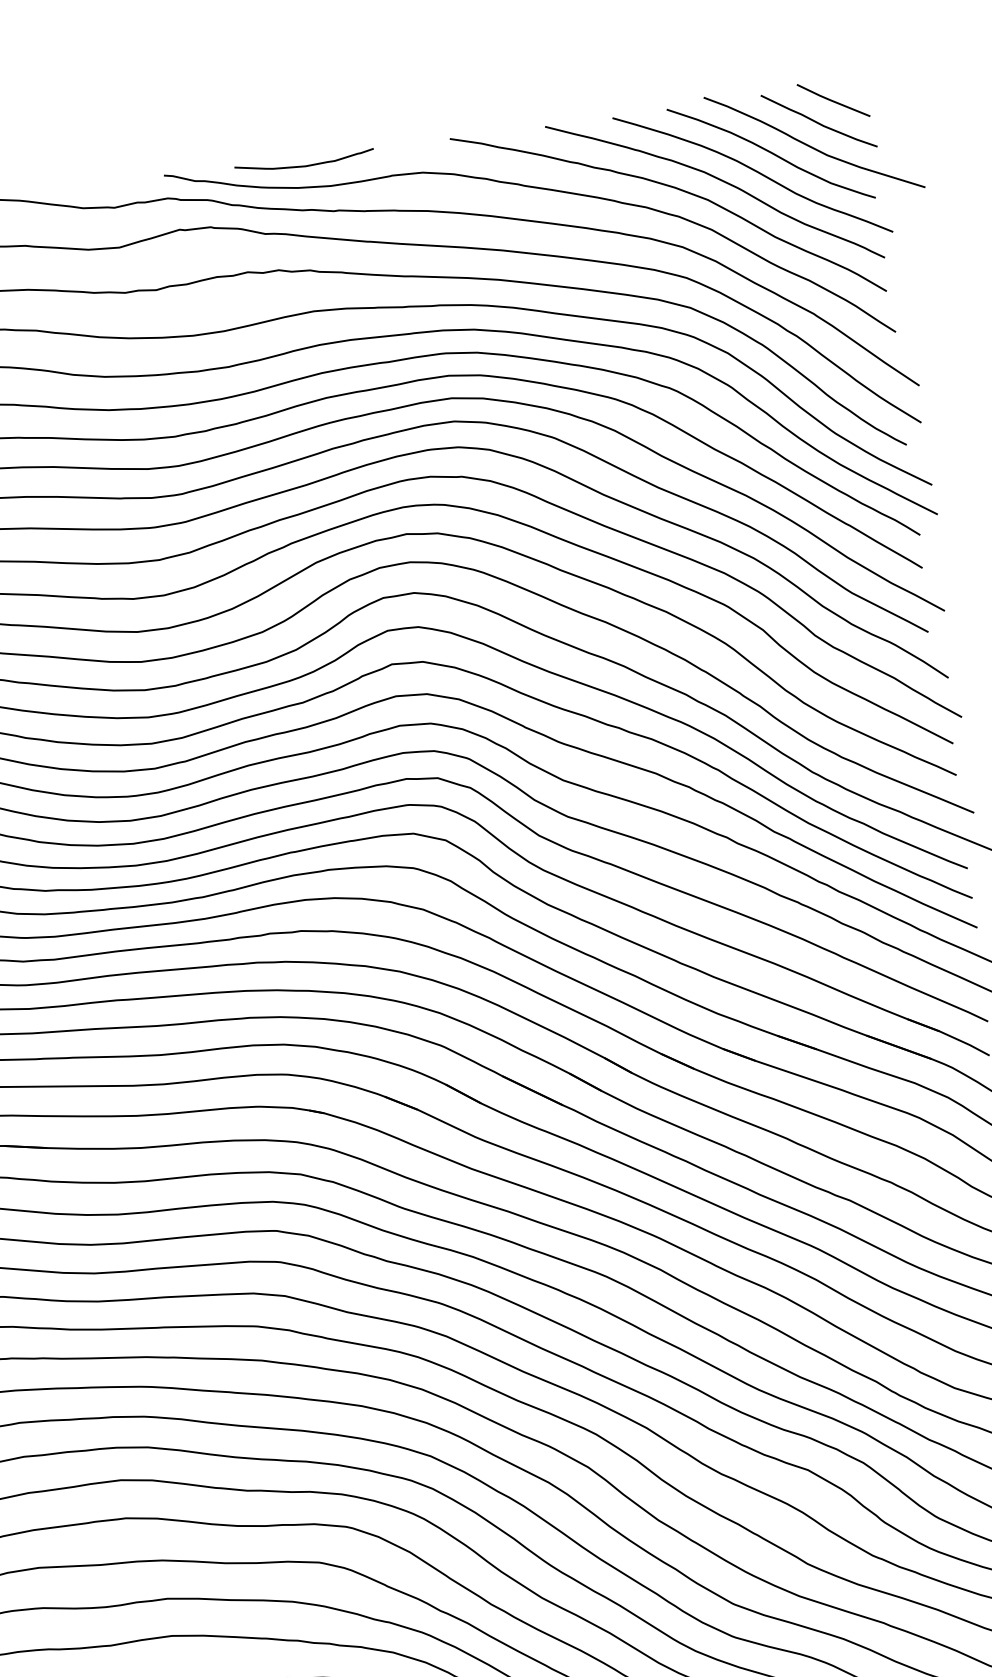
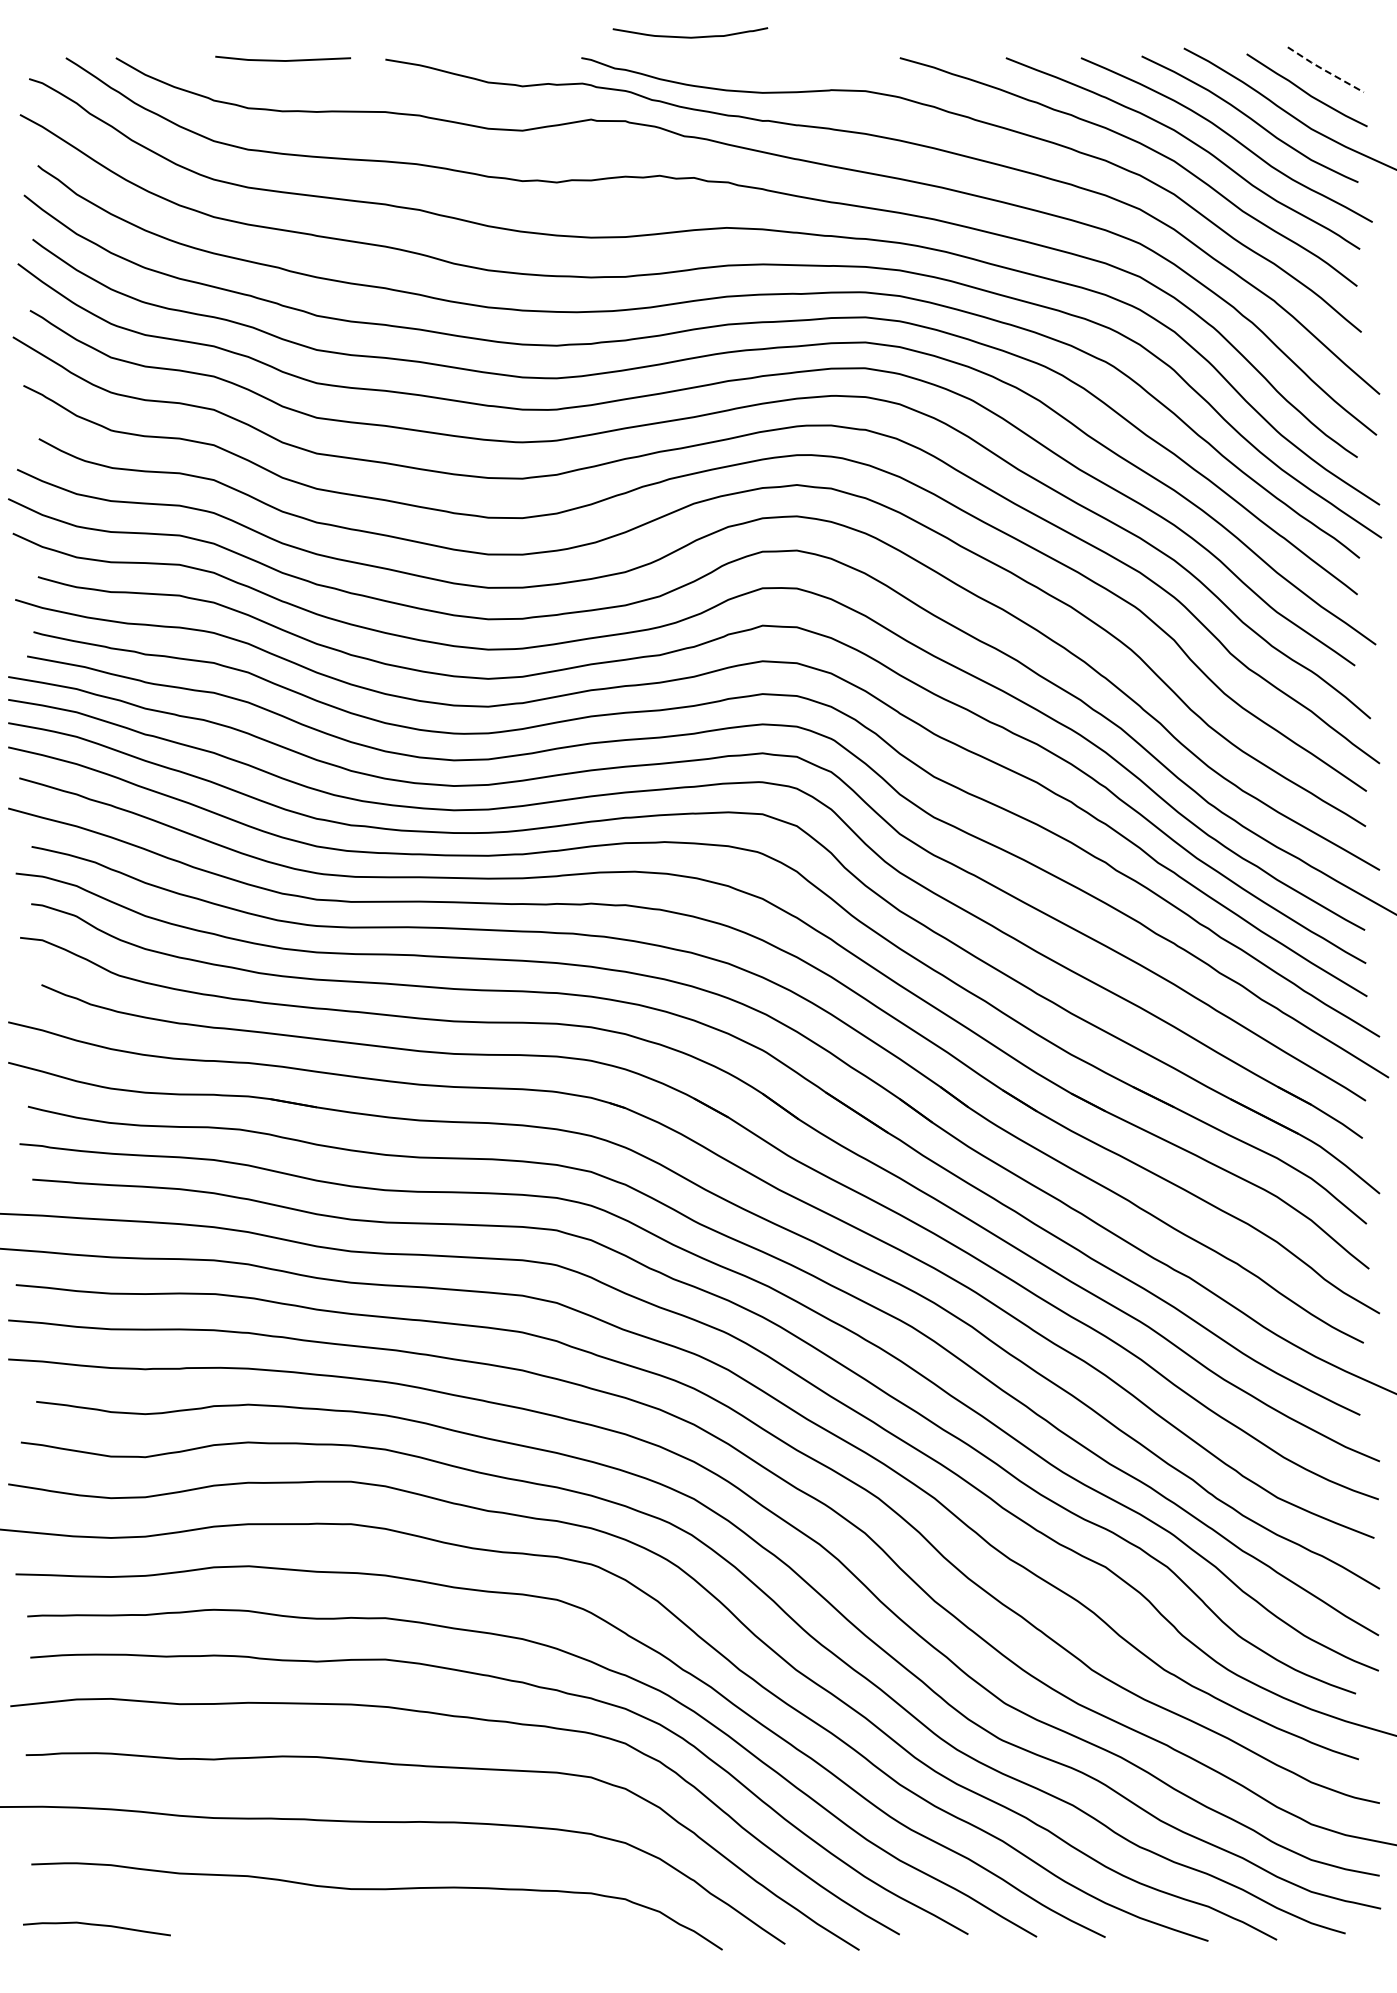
line: (831, 100) -> (1323, 69), solid -> dashed
curve: (305, 165) -> (690, 36), moved

